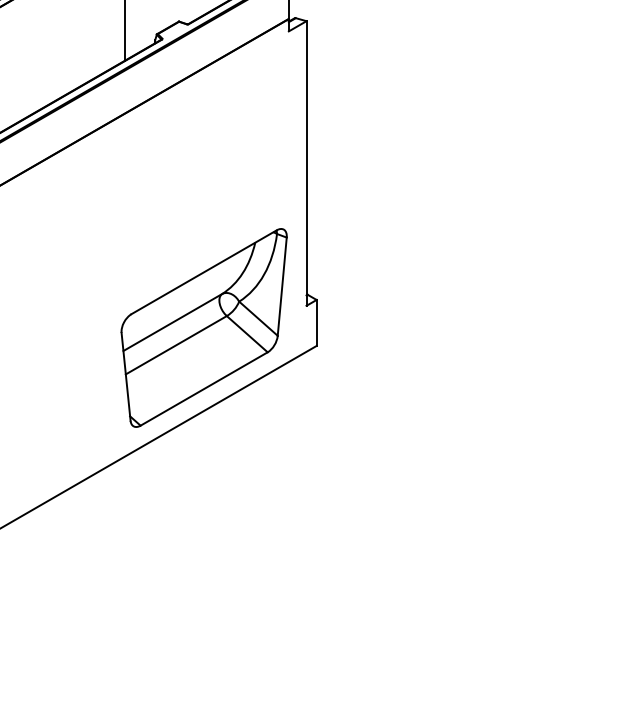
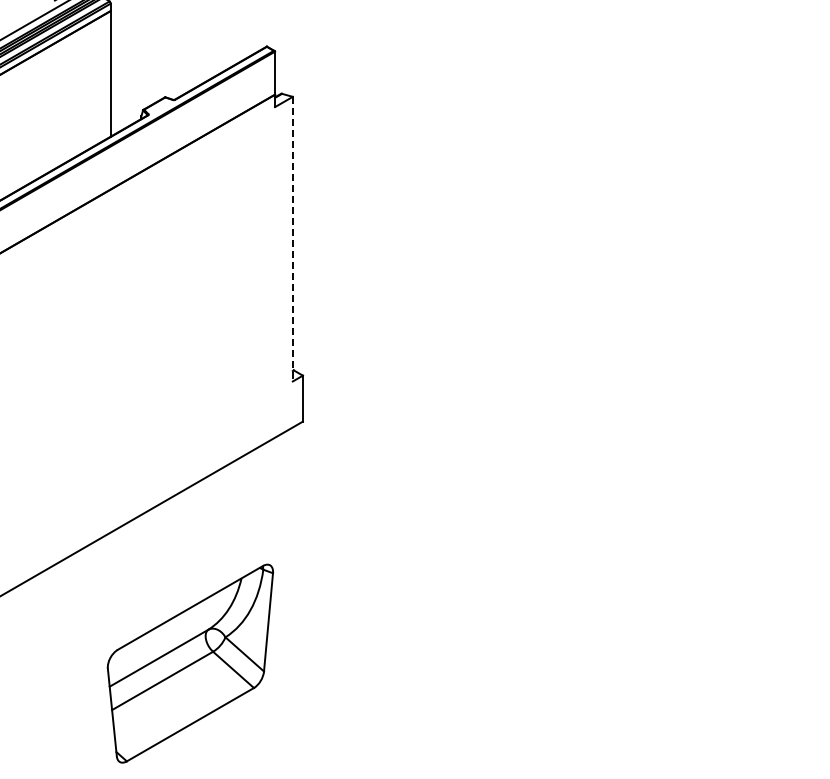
line: (306, 163) -> (292, 239), solid -> dashed
part: (204, 327) -> (190, 663), moved

